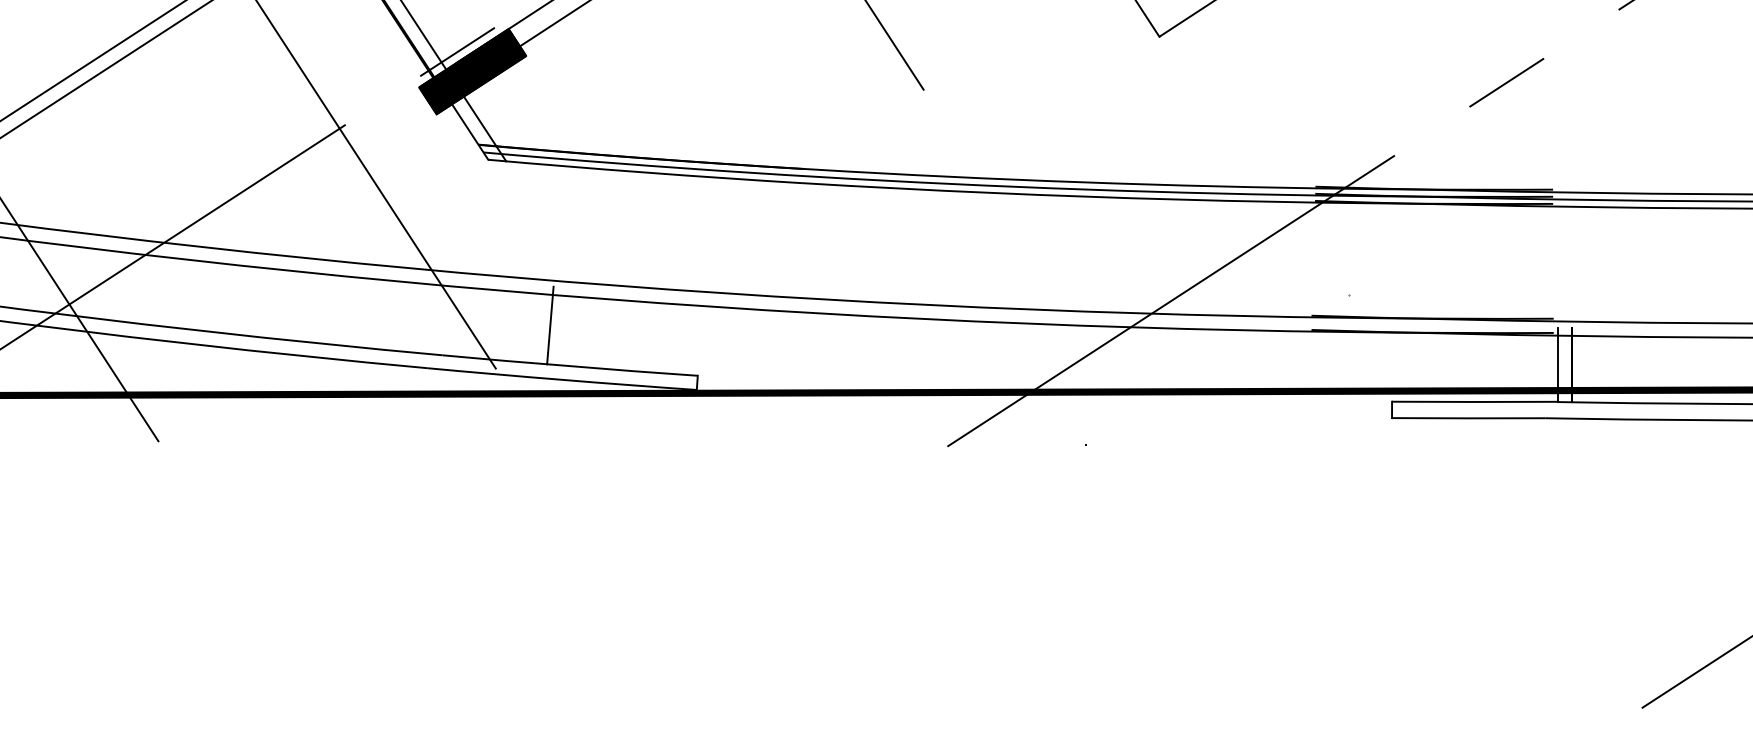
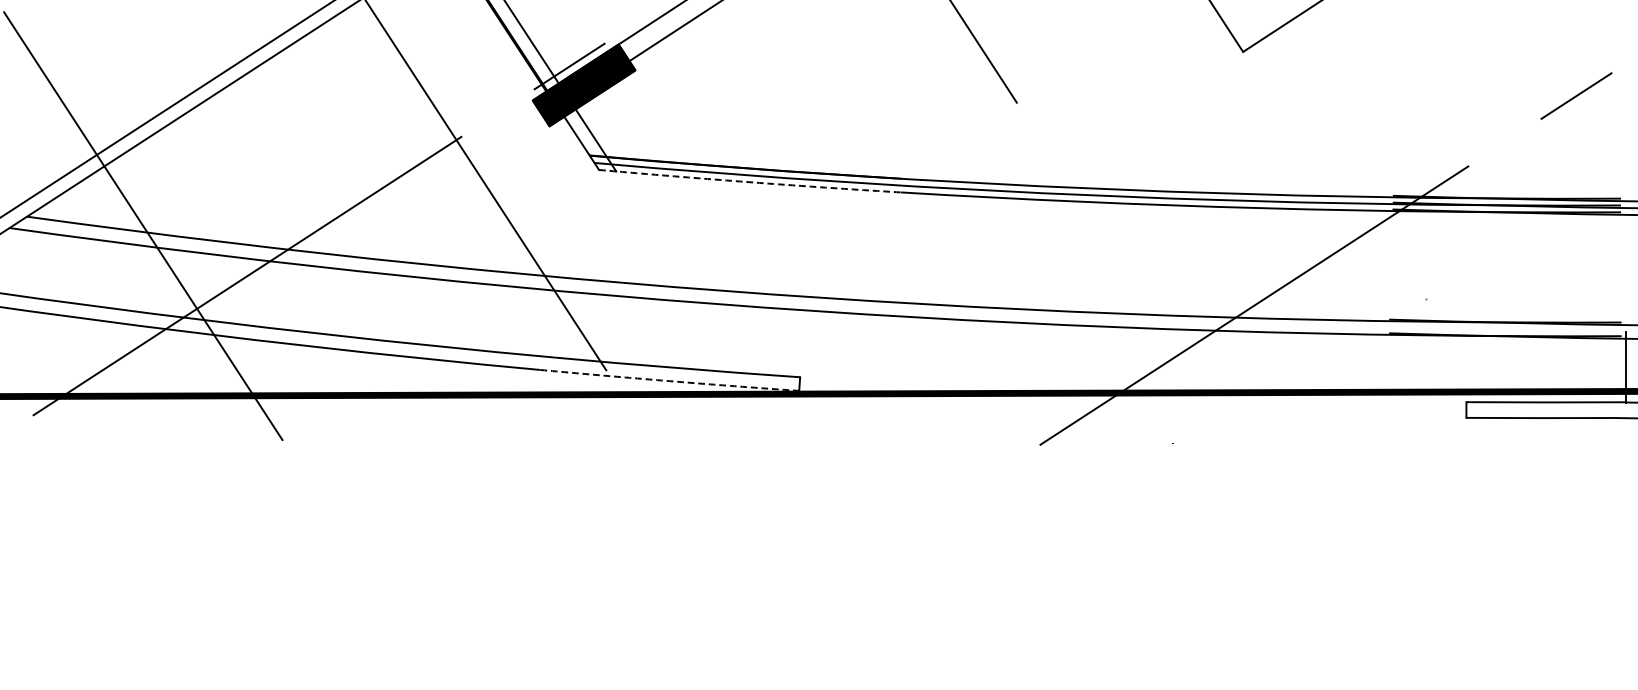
arc: (645, 172) -> (749, 182), solid -> dashed
line: (550, 325) -> (658, 329), removed
arc: (561, 379) -> (669, 380), solid -> dashed

